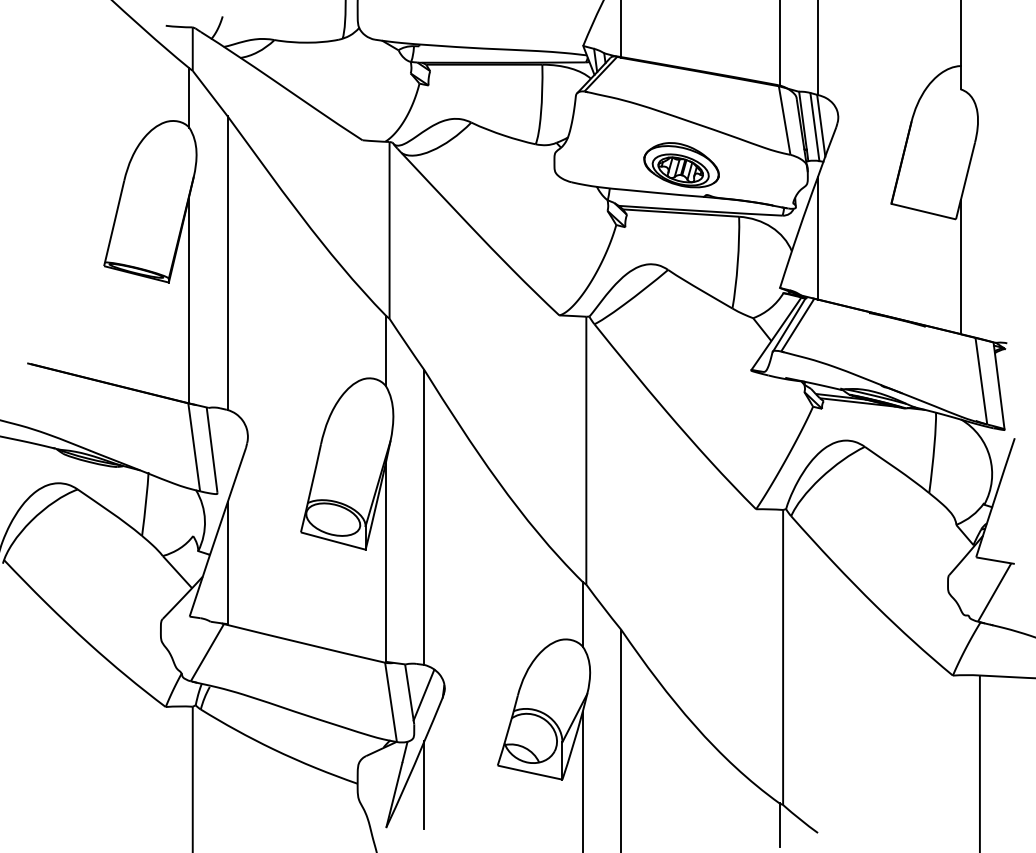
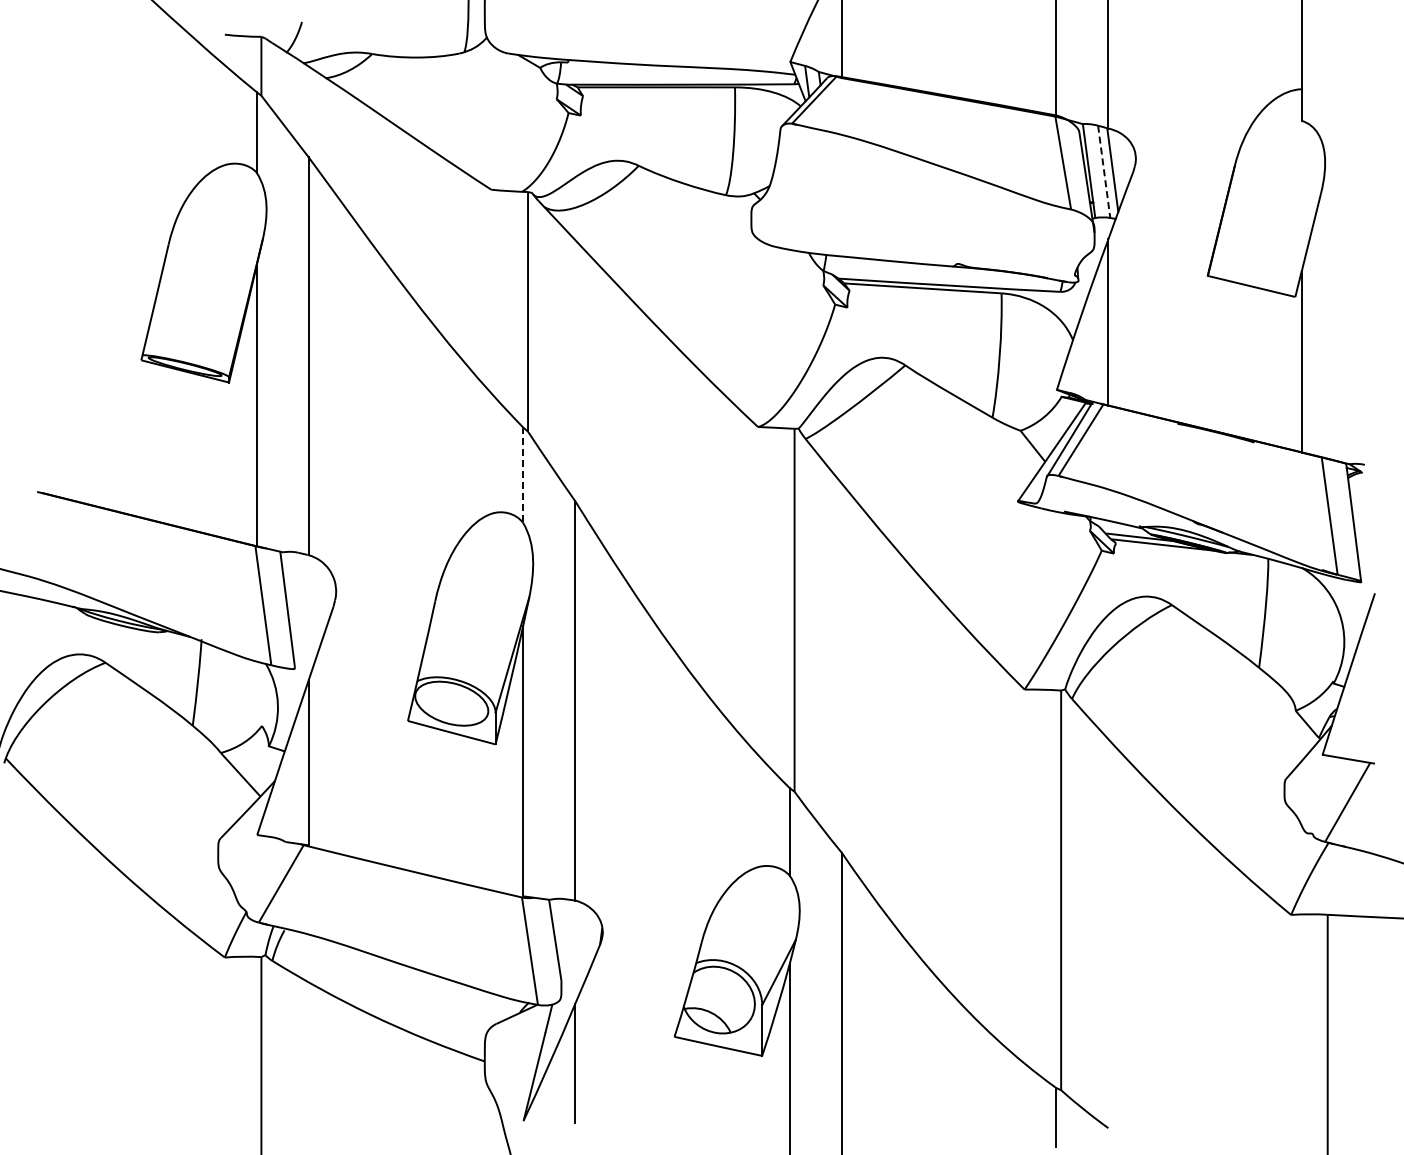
line: (815, 126) -> (1104, 171), solid -> dashed
part: (681, 165) -> (923, 223), removed
line: (386, 351) -> (523, 475), solid -> dashed
line: (423, 695) -> (574, 941), removed

